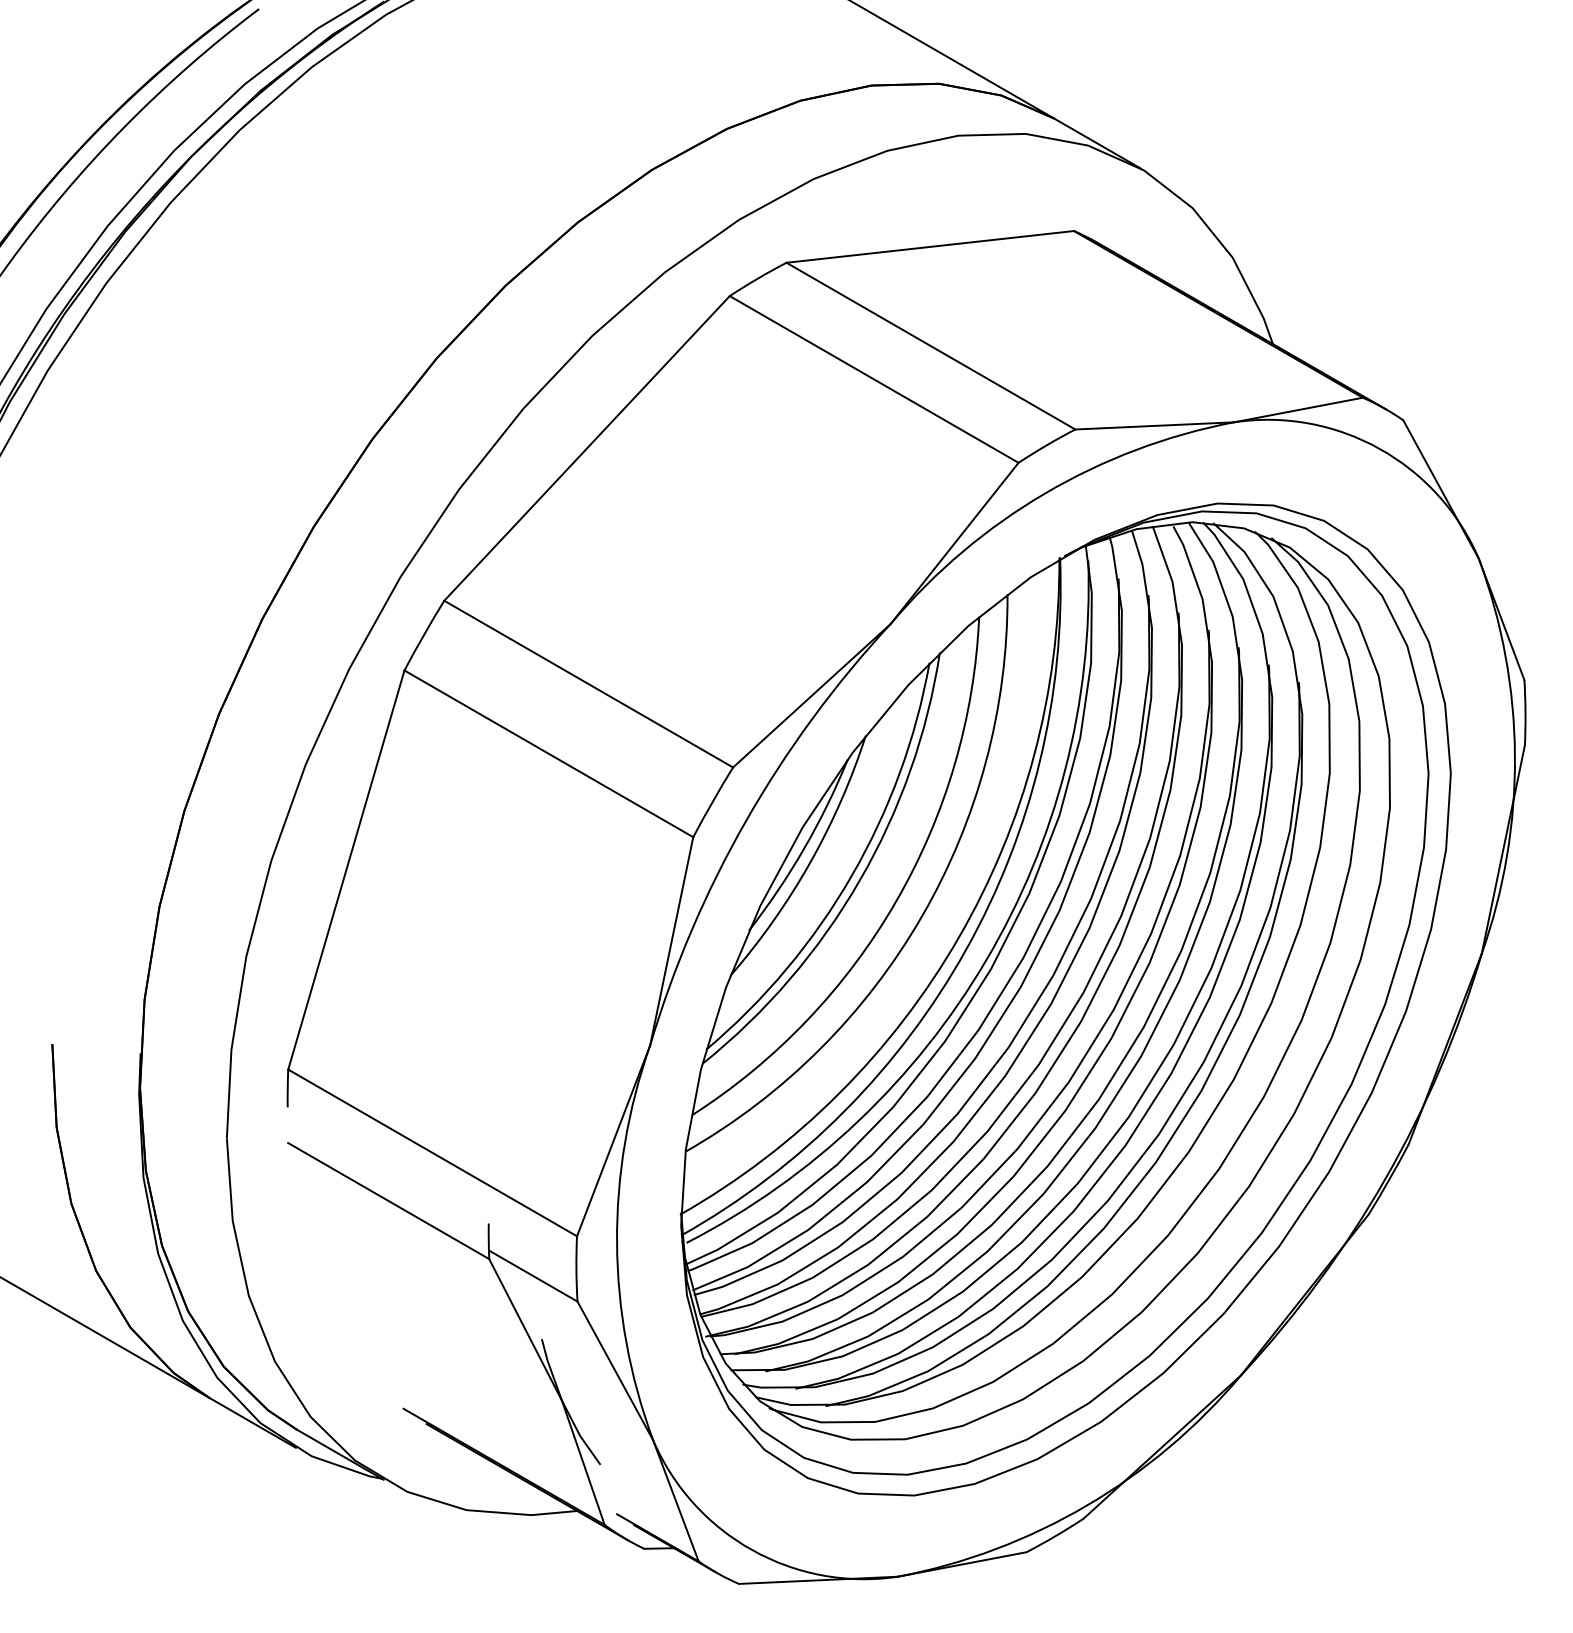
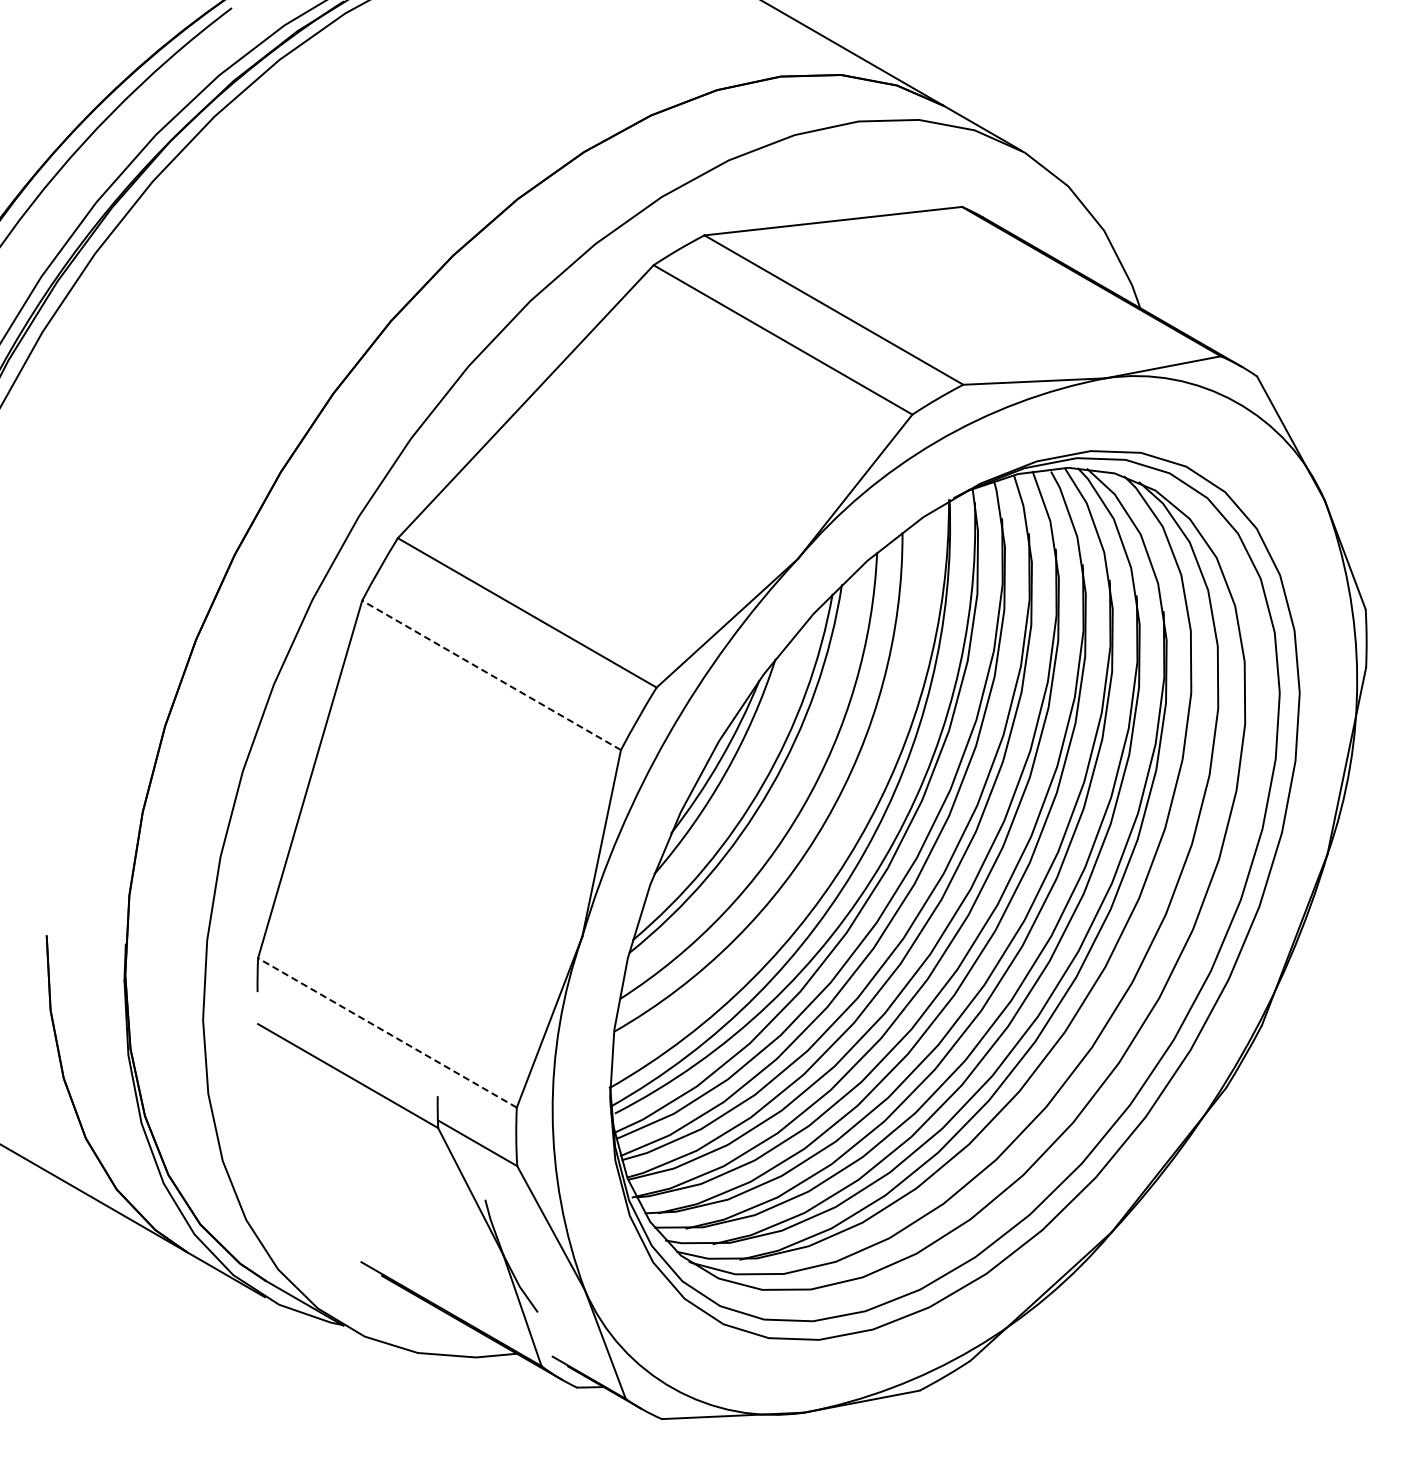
line: (548, 753) -> (491, 675), solid -> dashed
line: (432, 1152) -> (387, 1032), solid -> dashed

